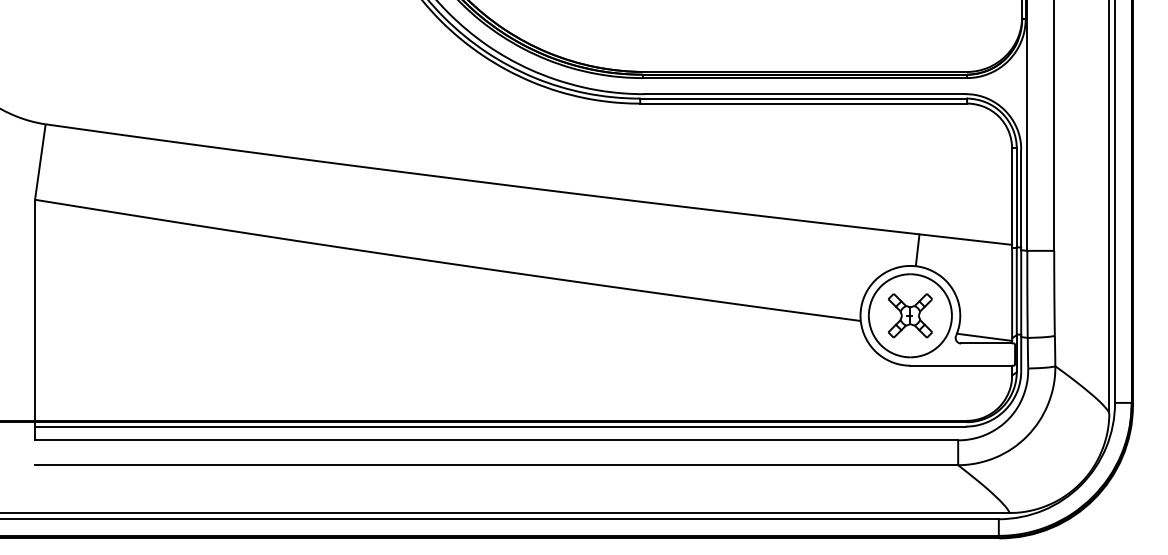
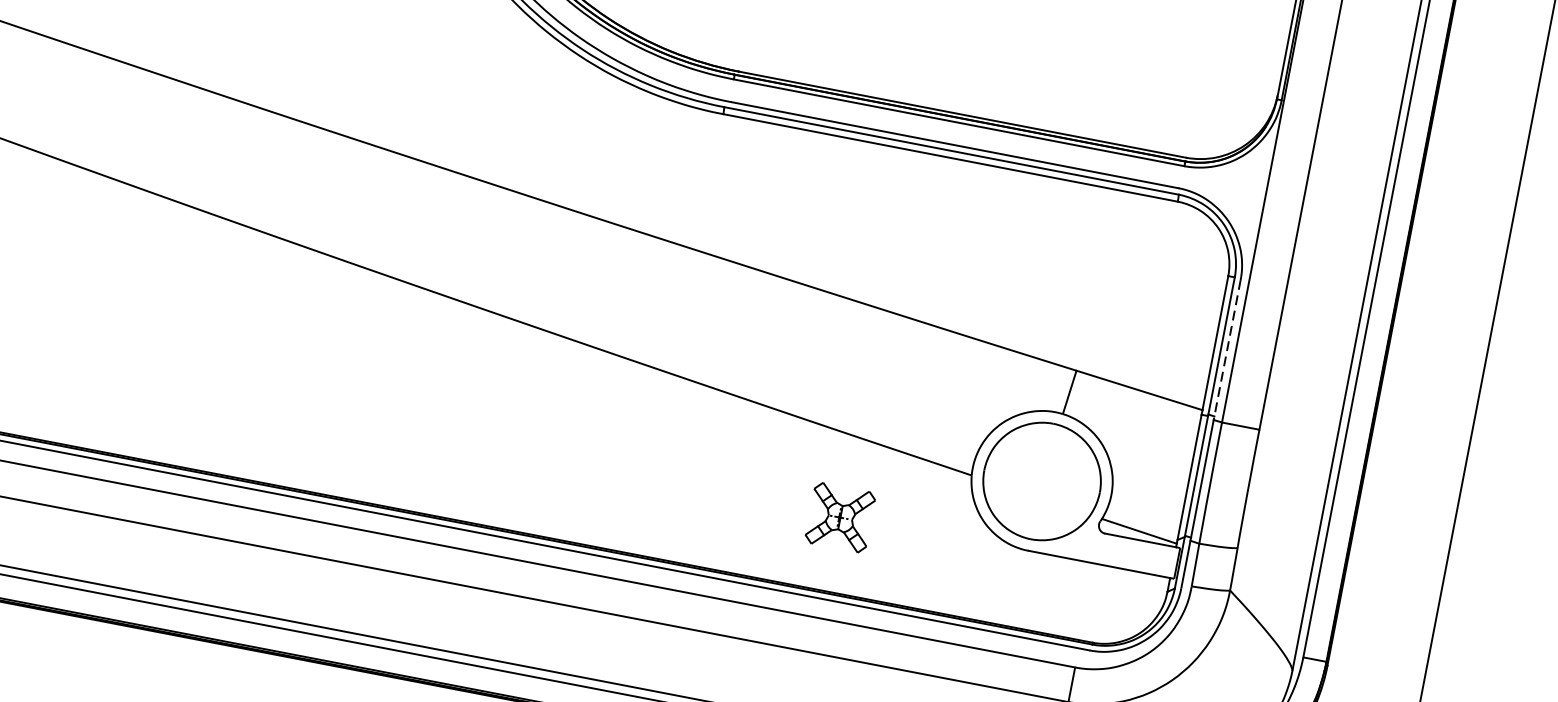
line: (1021, 200) -> (1227, 350), solid -> dashed
part: (910, 315) -> (840, 517), moved

